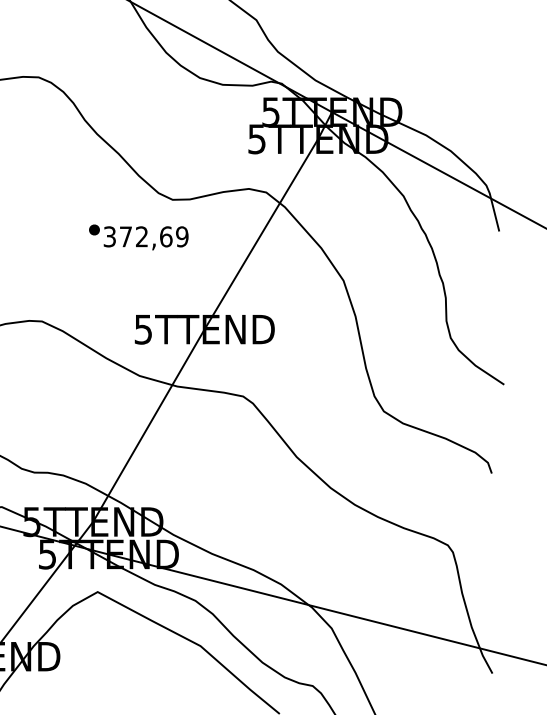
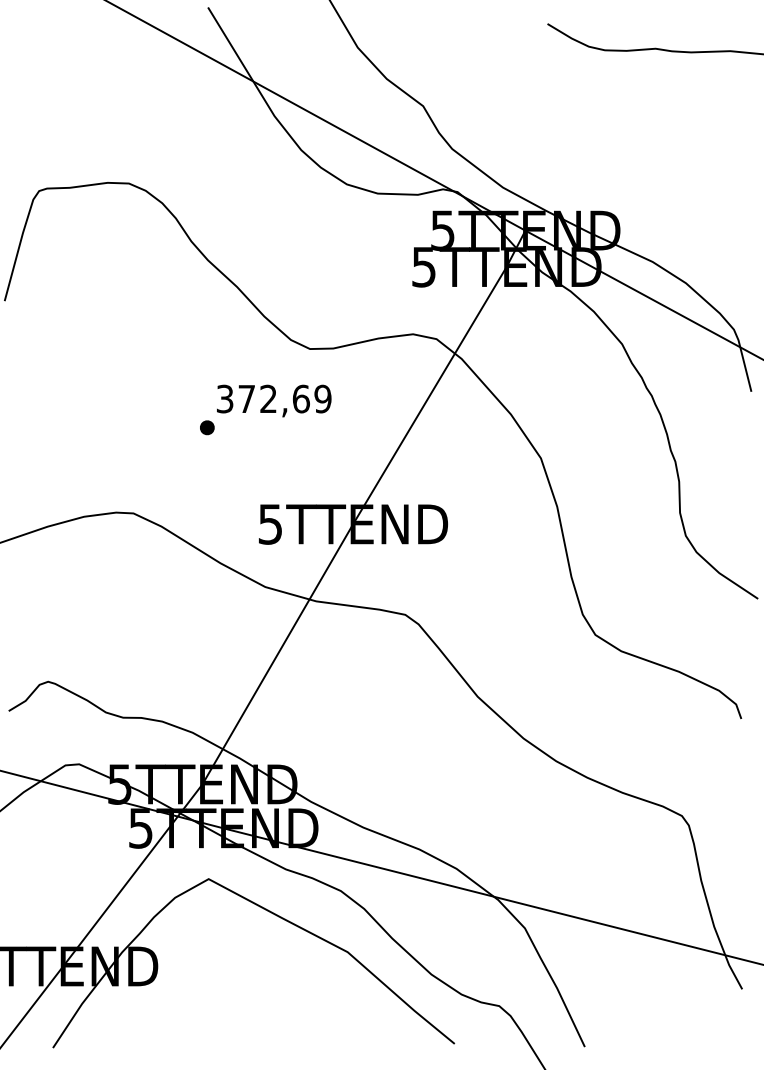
part: (94, 229) -> (207, 427), moved

